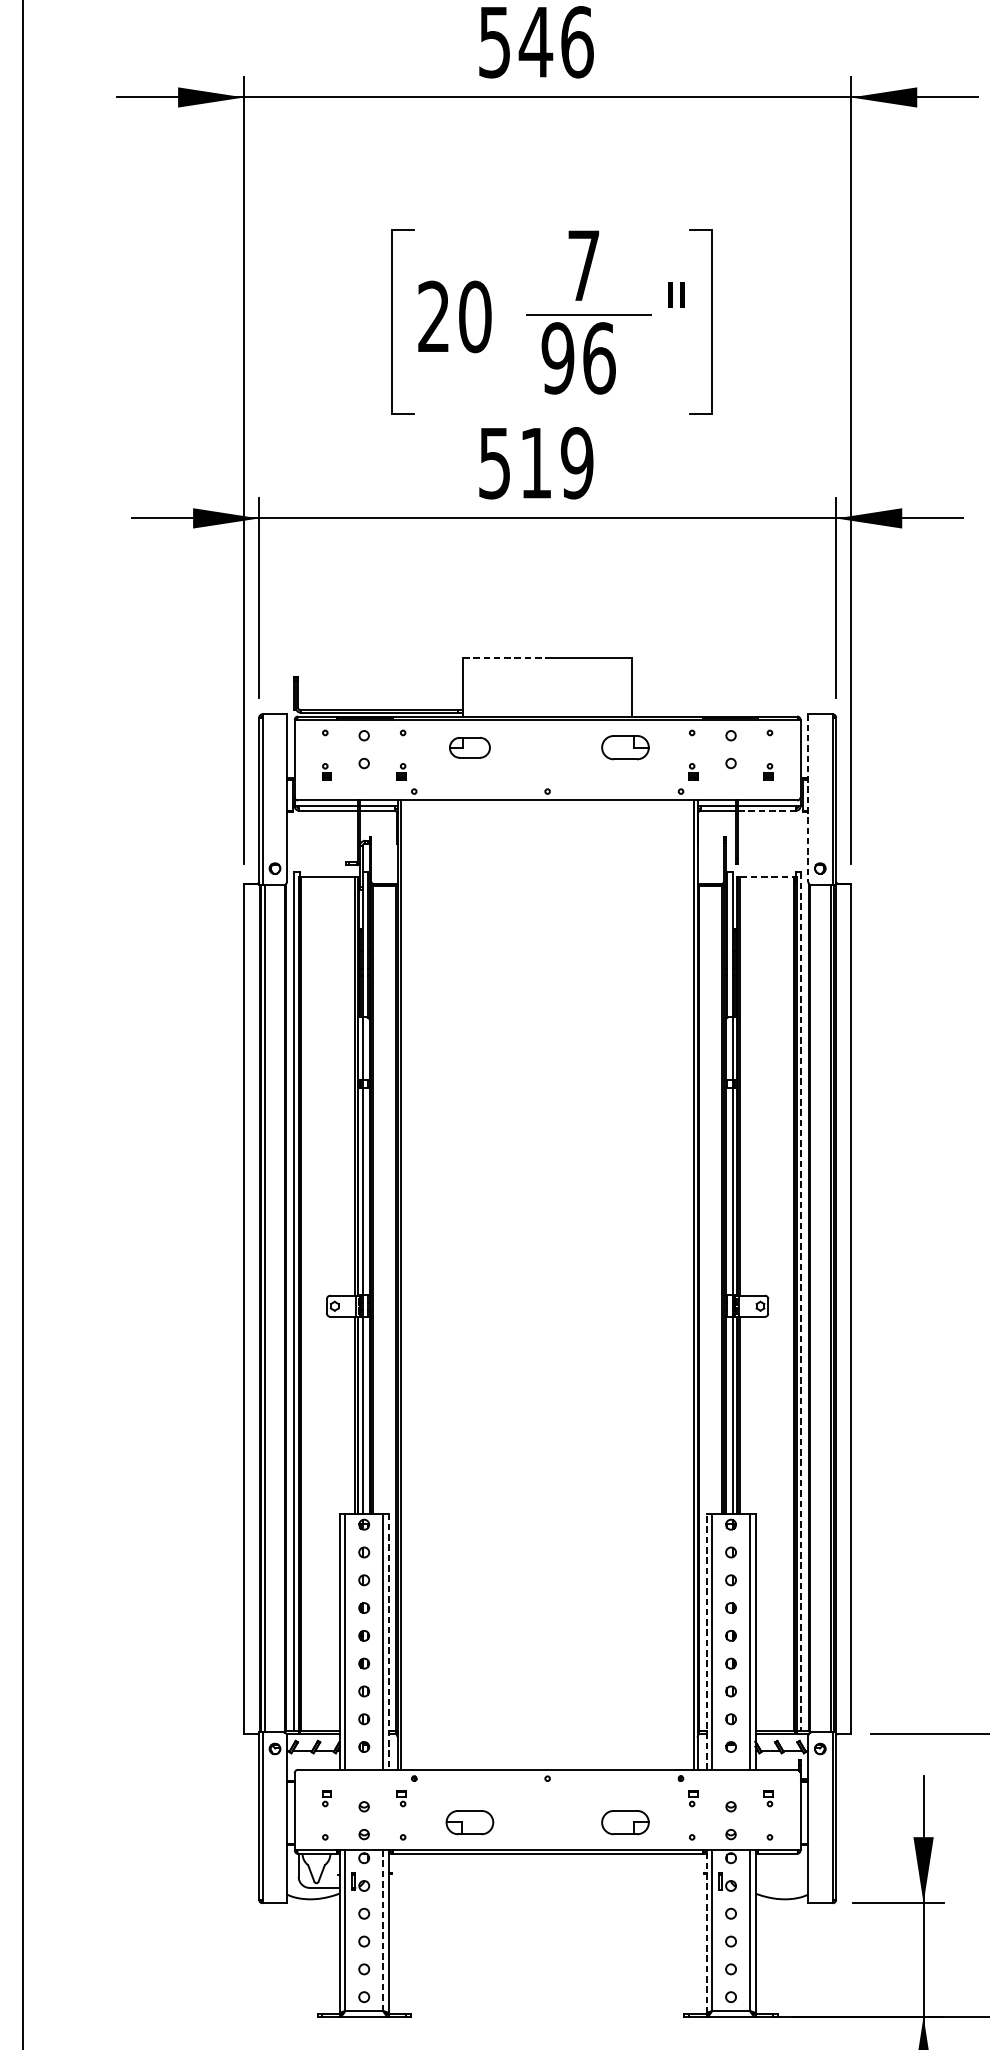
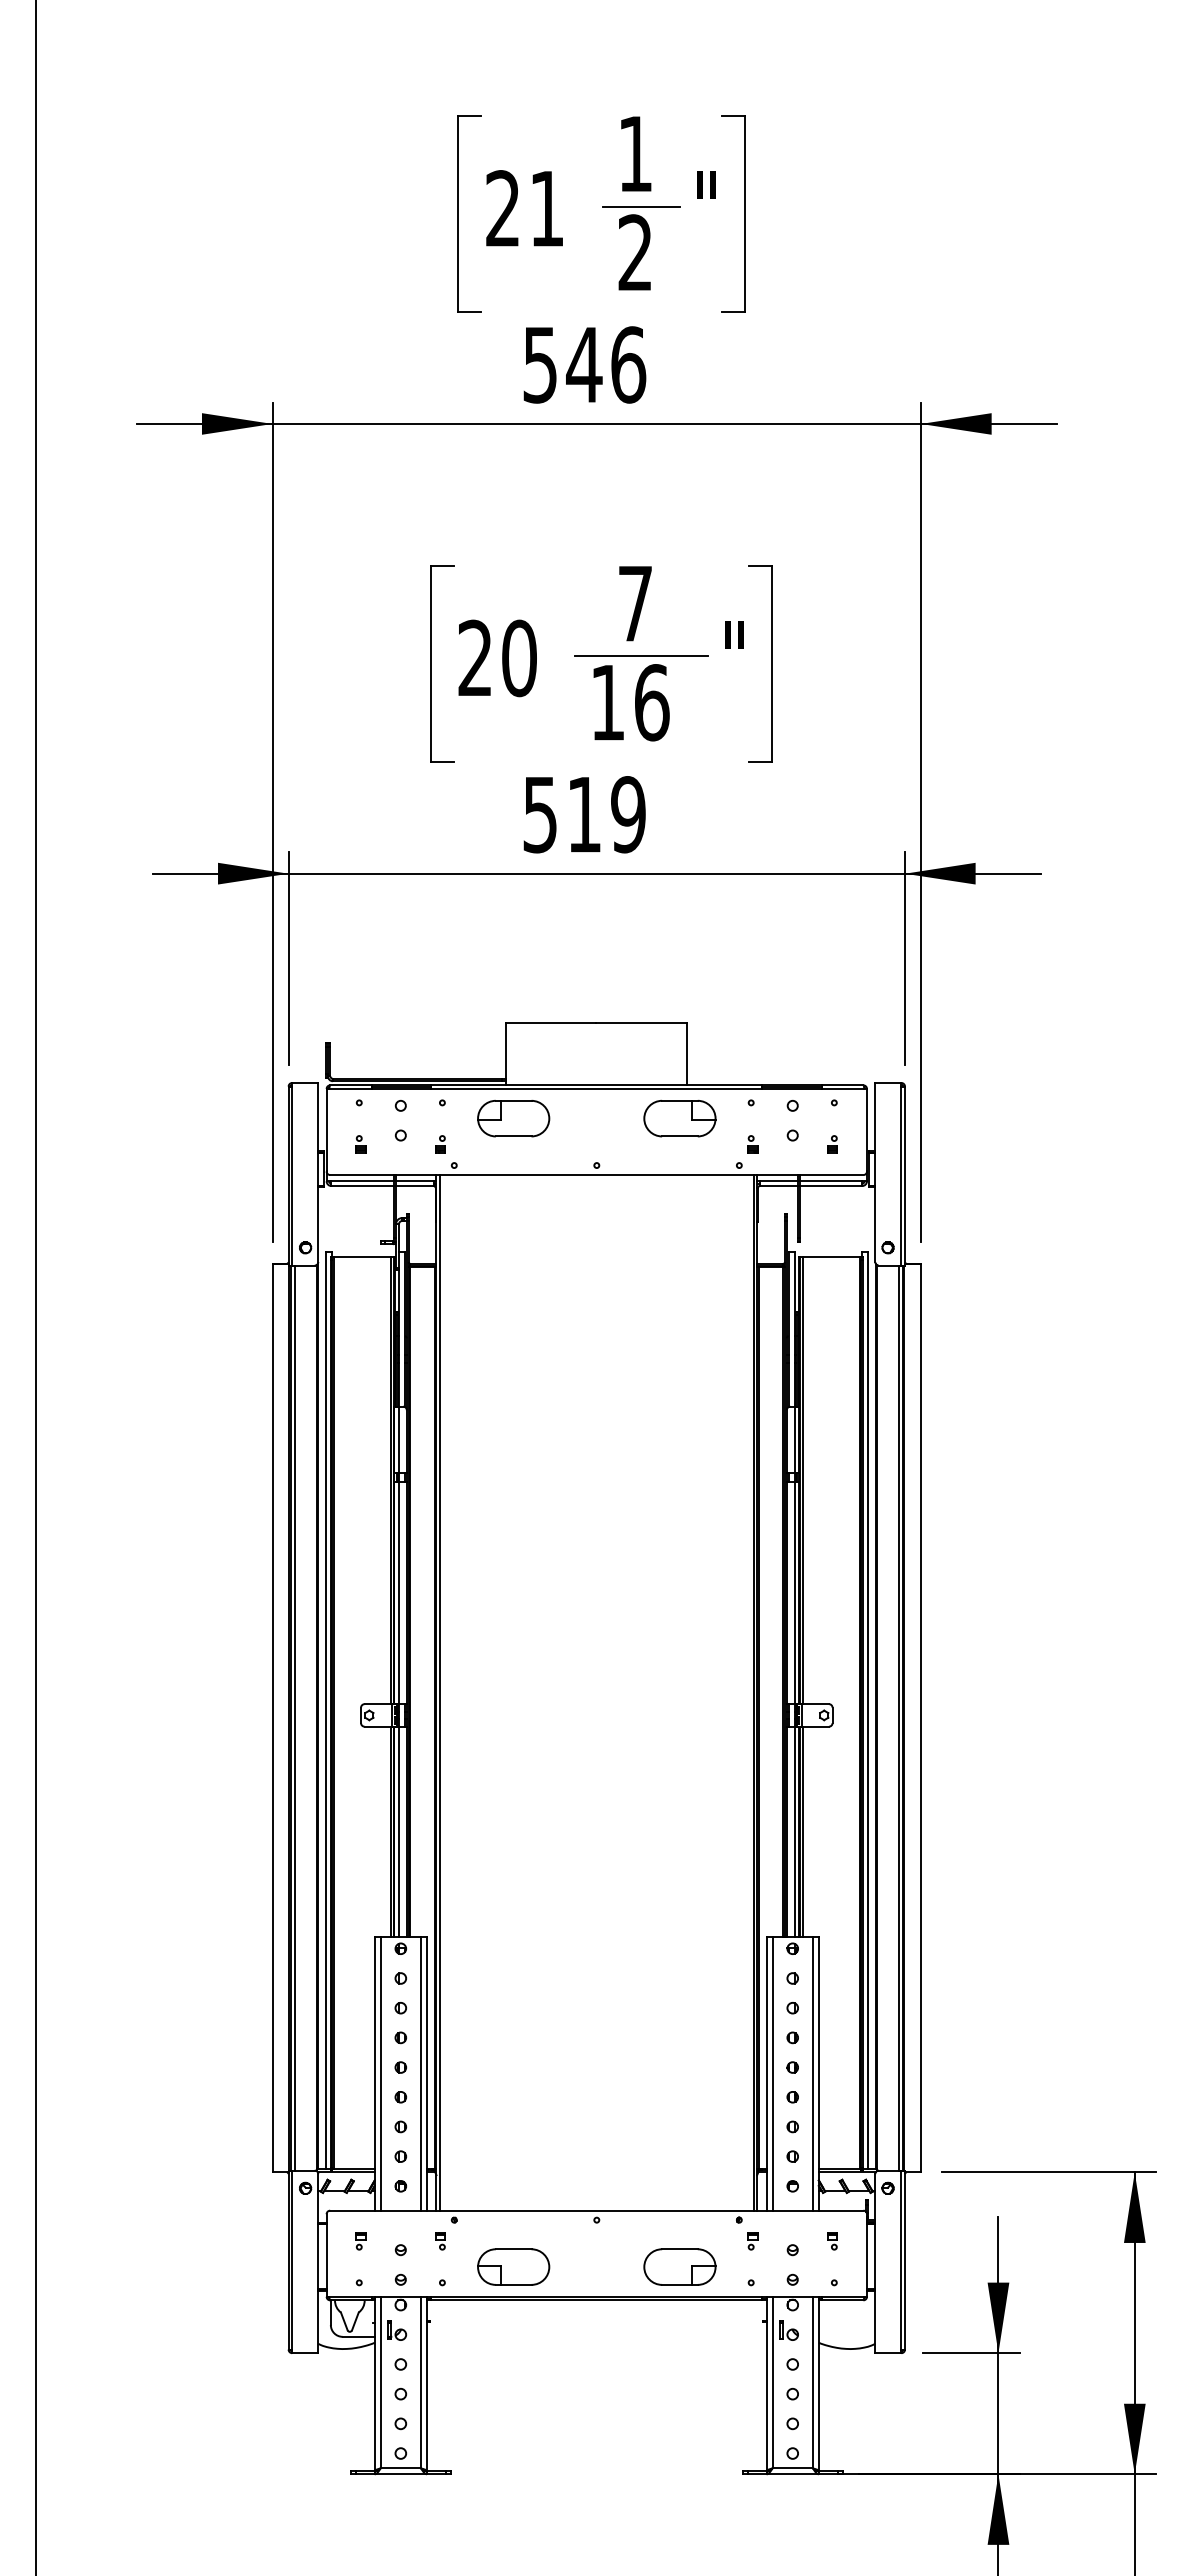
text: (557, 358) -> (607, 702), 96 -> 16
line: (505, 657) -> (551, 1022), dashed -> solid
part: (469, 747) -> (513, 1118), size x1.67
part: (625, 747) -> (679, 1118), size x1.43
line: (808, 798) -> (875, 1172), dashed -> solid
line: (766, 811) -> (830, 1186), dashed -> solid
line: (767, 877) -> (831, 1257), dashed -> solid
line: (801, 1301) -> (867, 1710), dashed -> solid
line: (388, 1641) -> (426, 2073), dashed -> solid
line: (706, 1641) -> (766, 2073), dashed -> solid
part: (469, 1822) -> (513, 2266), size x1.43
part: (625, 1822) -> (679, 2266), size x1.43
line: (383, 1930) -> (421, 2382), dashed -> solid
line: (706, 1931) -> (766, 2383), dashed -> solid

